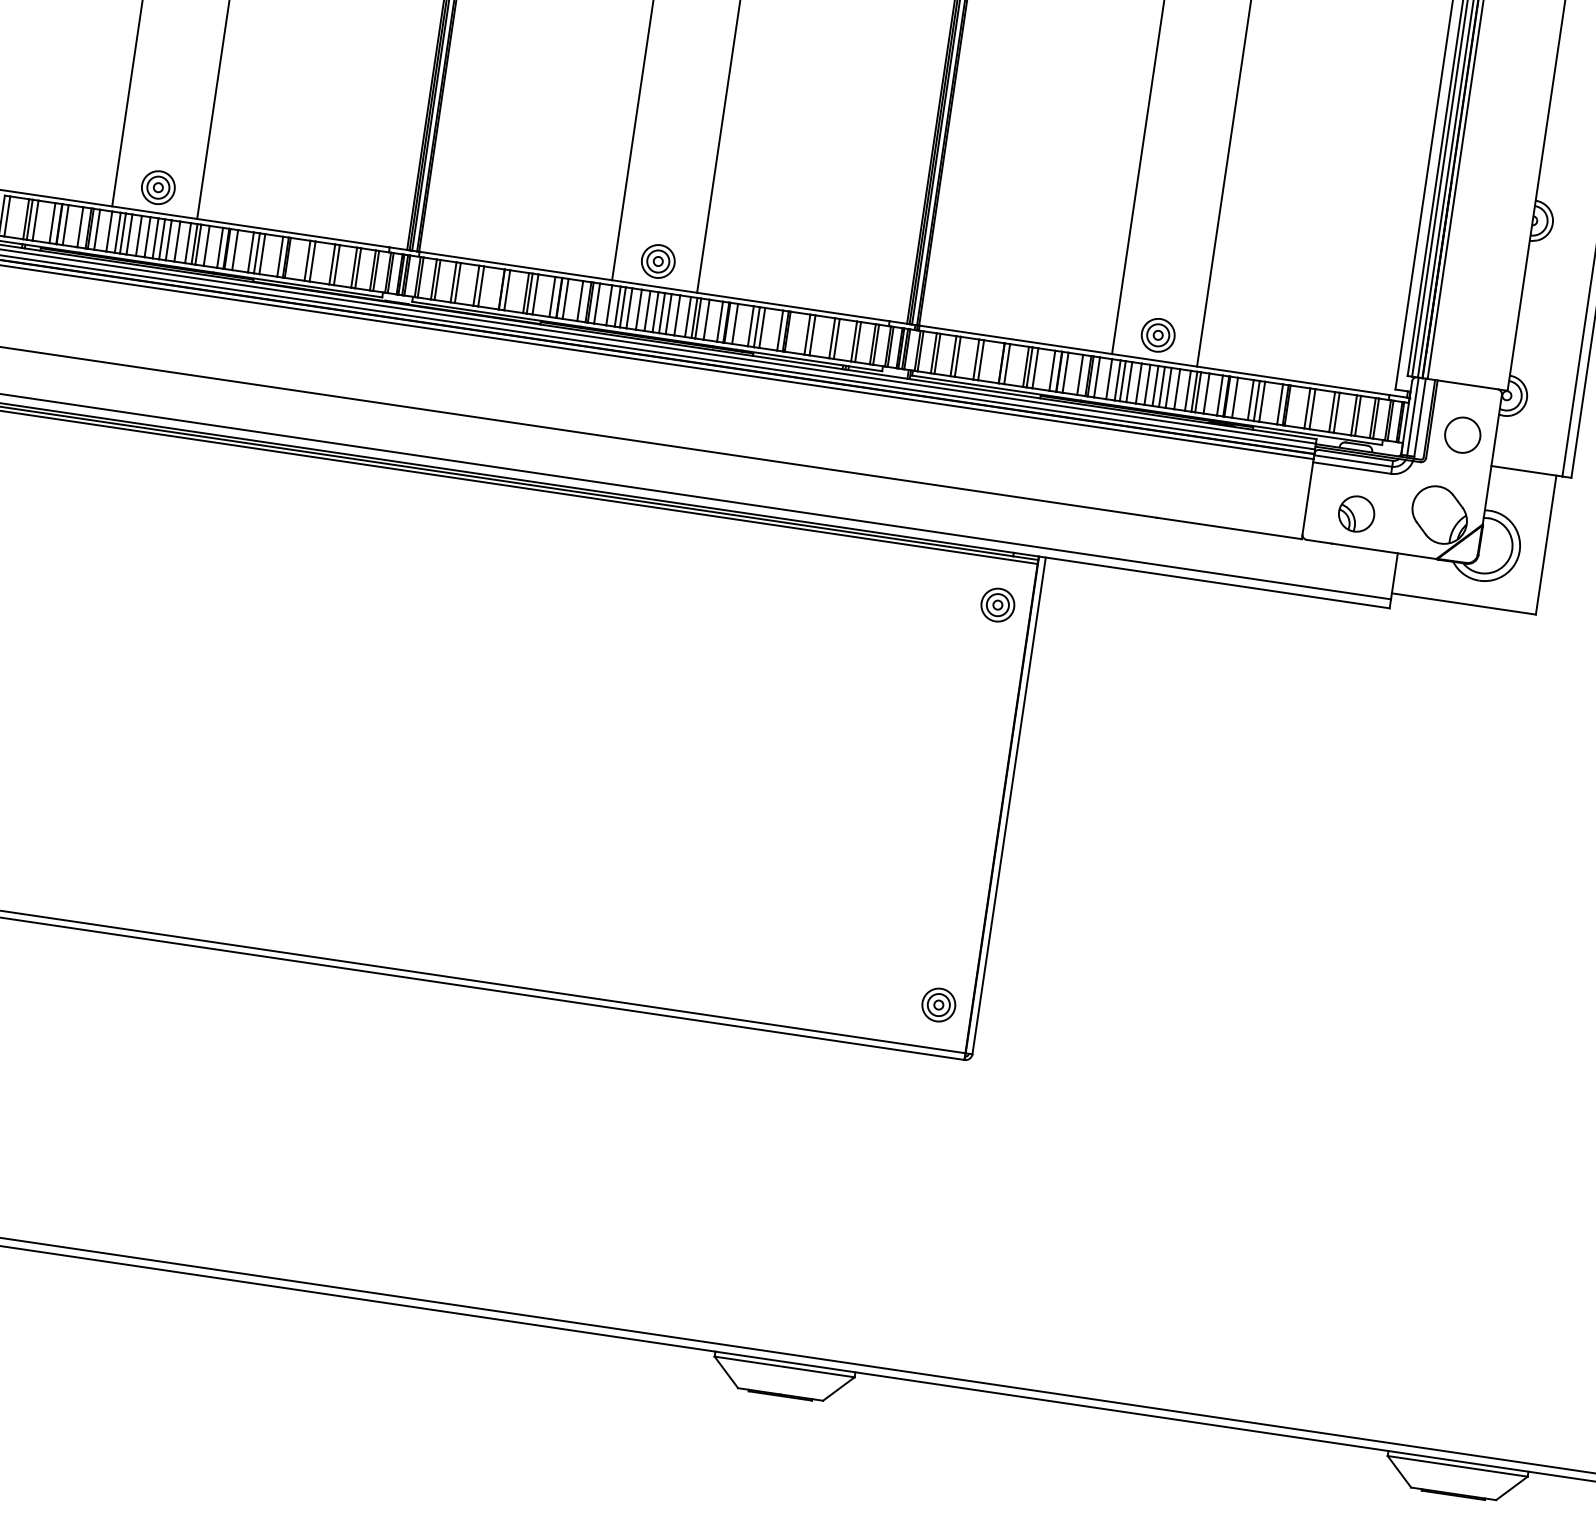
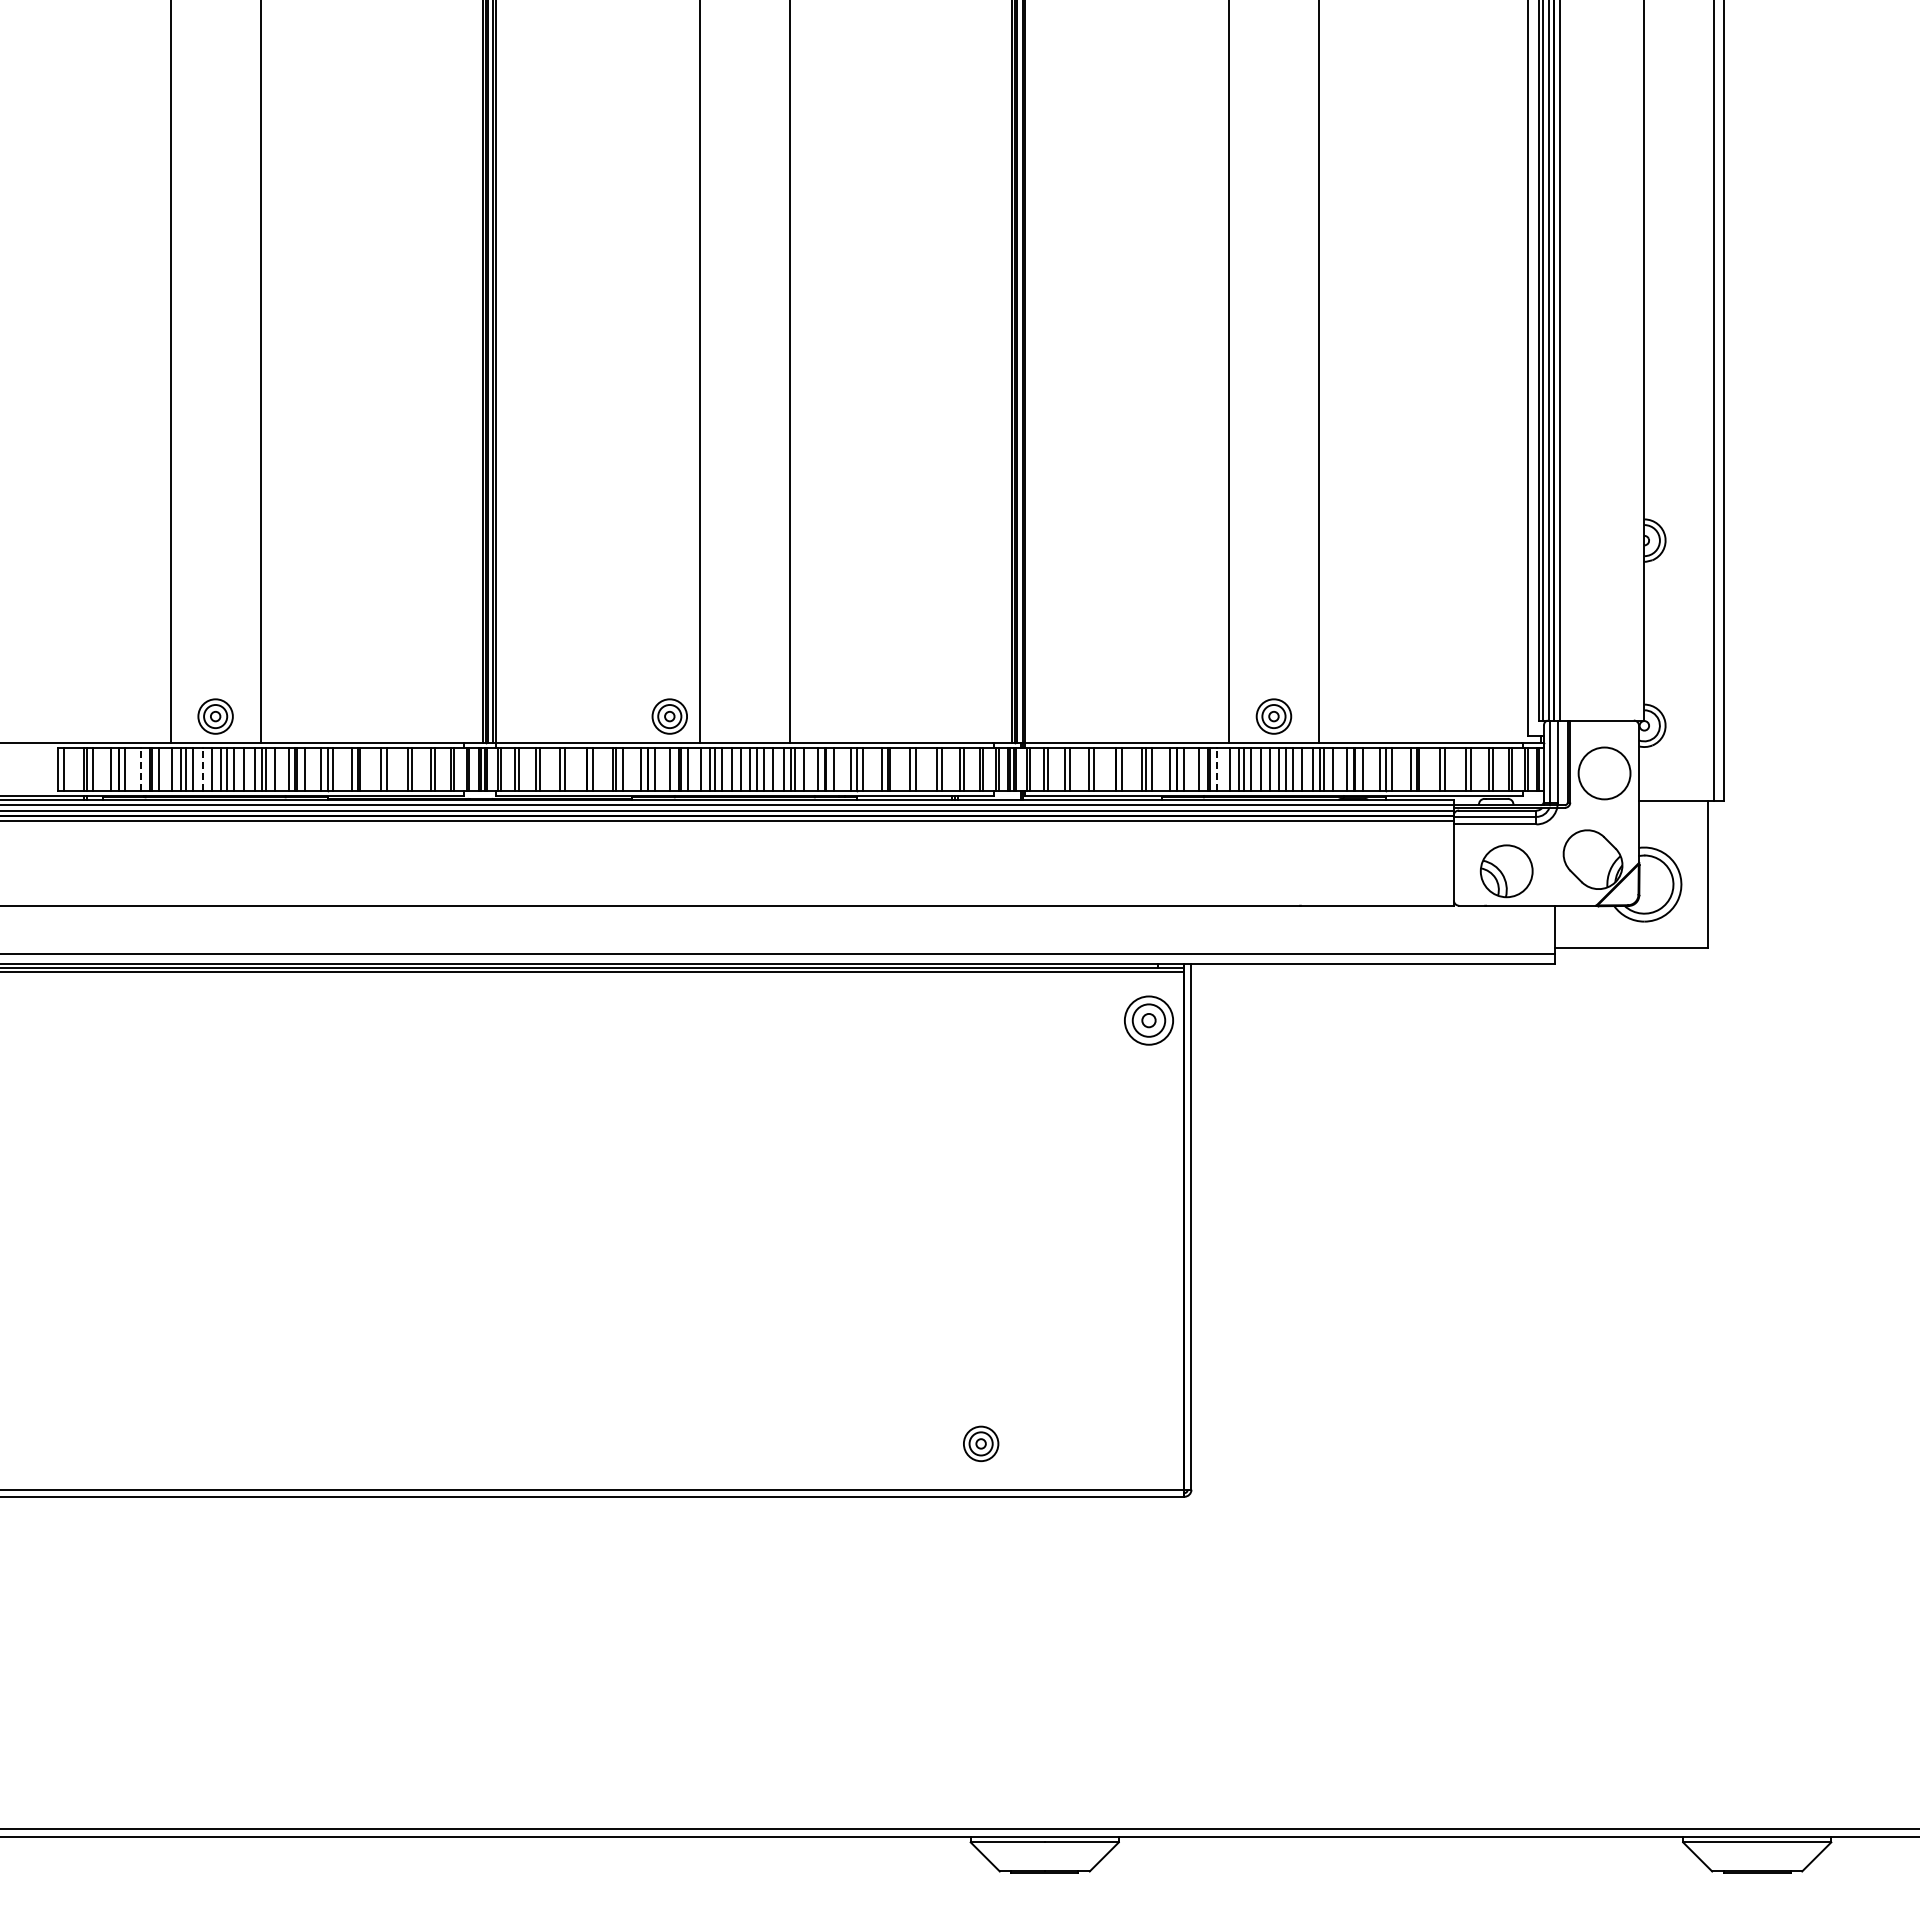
line: (80, 227) -> (140, 769), solid -> dashed
line: (138, 235) -> (202, 769), solid -> dashed
part: (658, 261) -> (669, 716), moved
line: (1096, 377) -> (1216, 769), solid -> dashed
circle: (1462, 435) -> (1604, 773), size x1.4
part: (1356, 514) -> (1506, 871), size x1.4
part: (998, 605) -> (1149, 1020), size x1.4
part: (939, 1004) -> (981, 1443), moved

